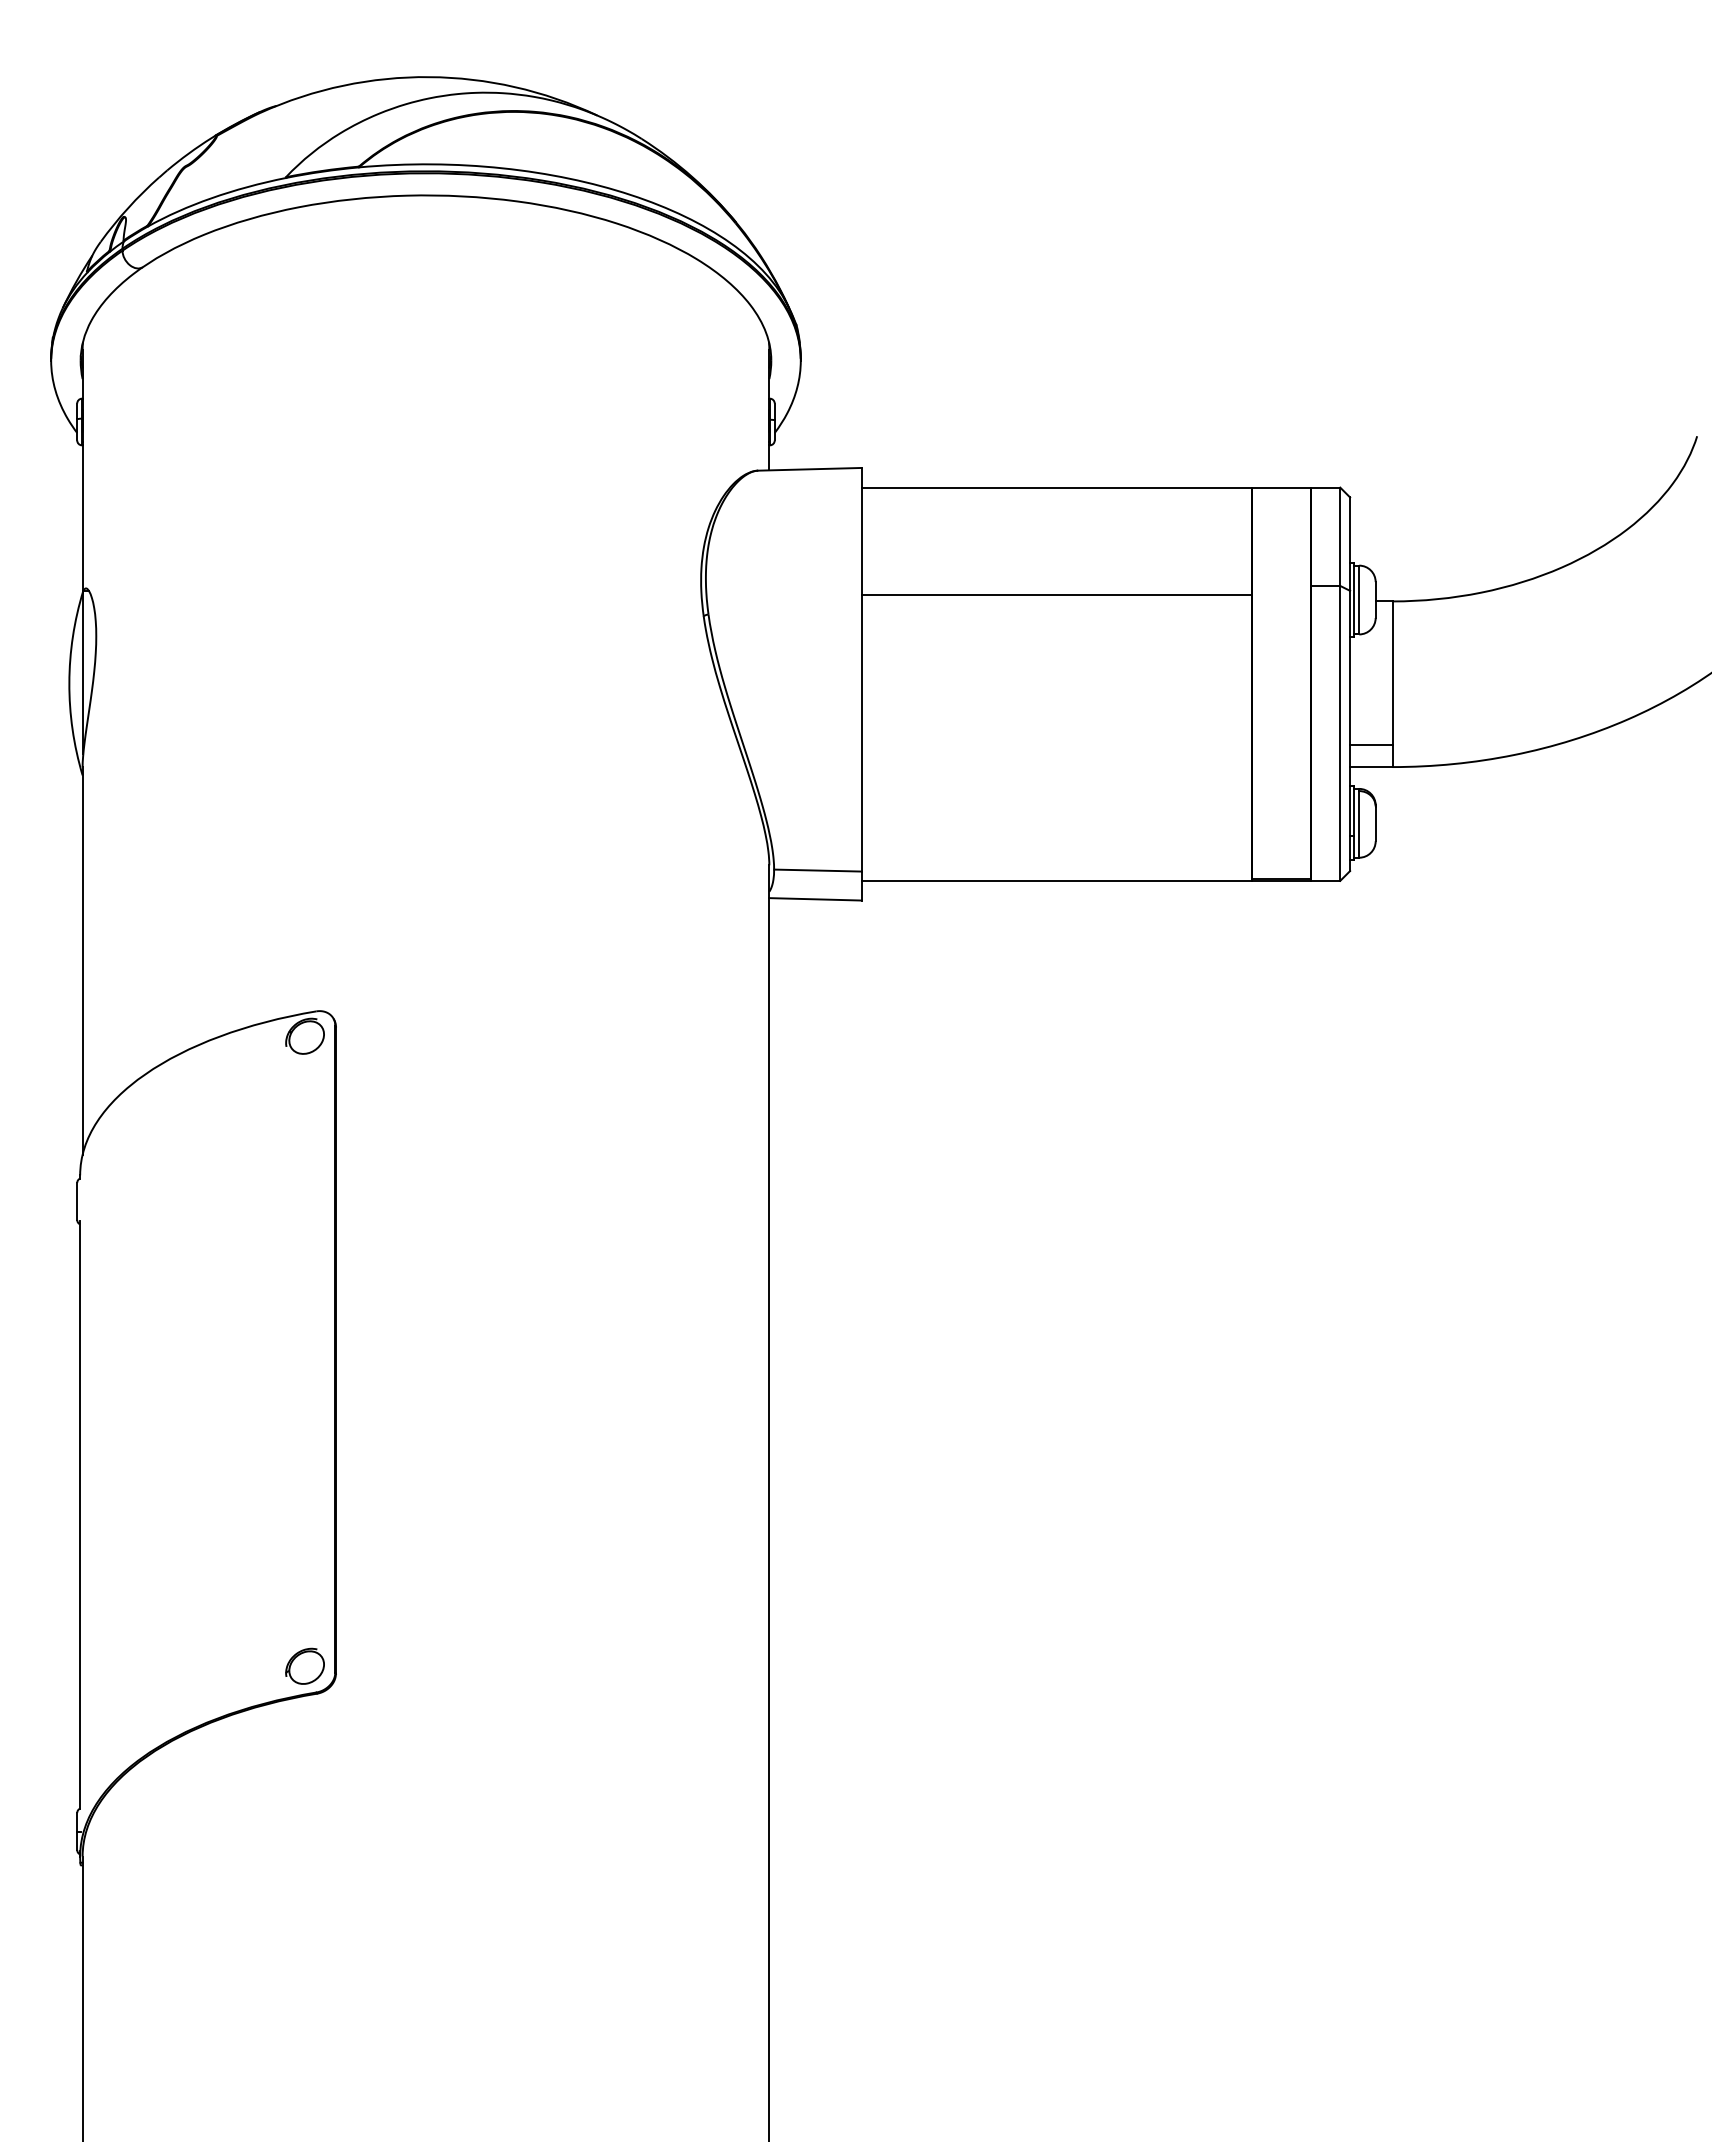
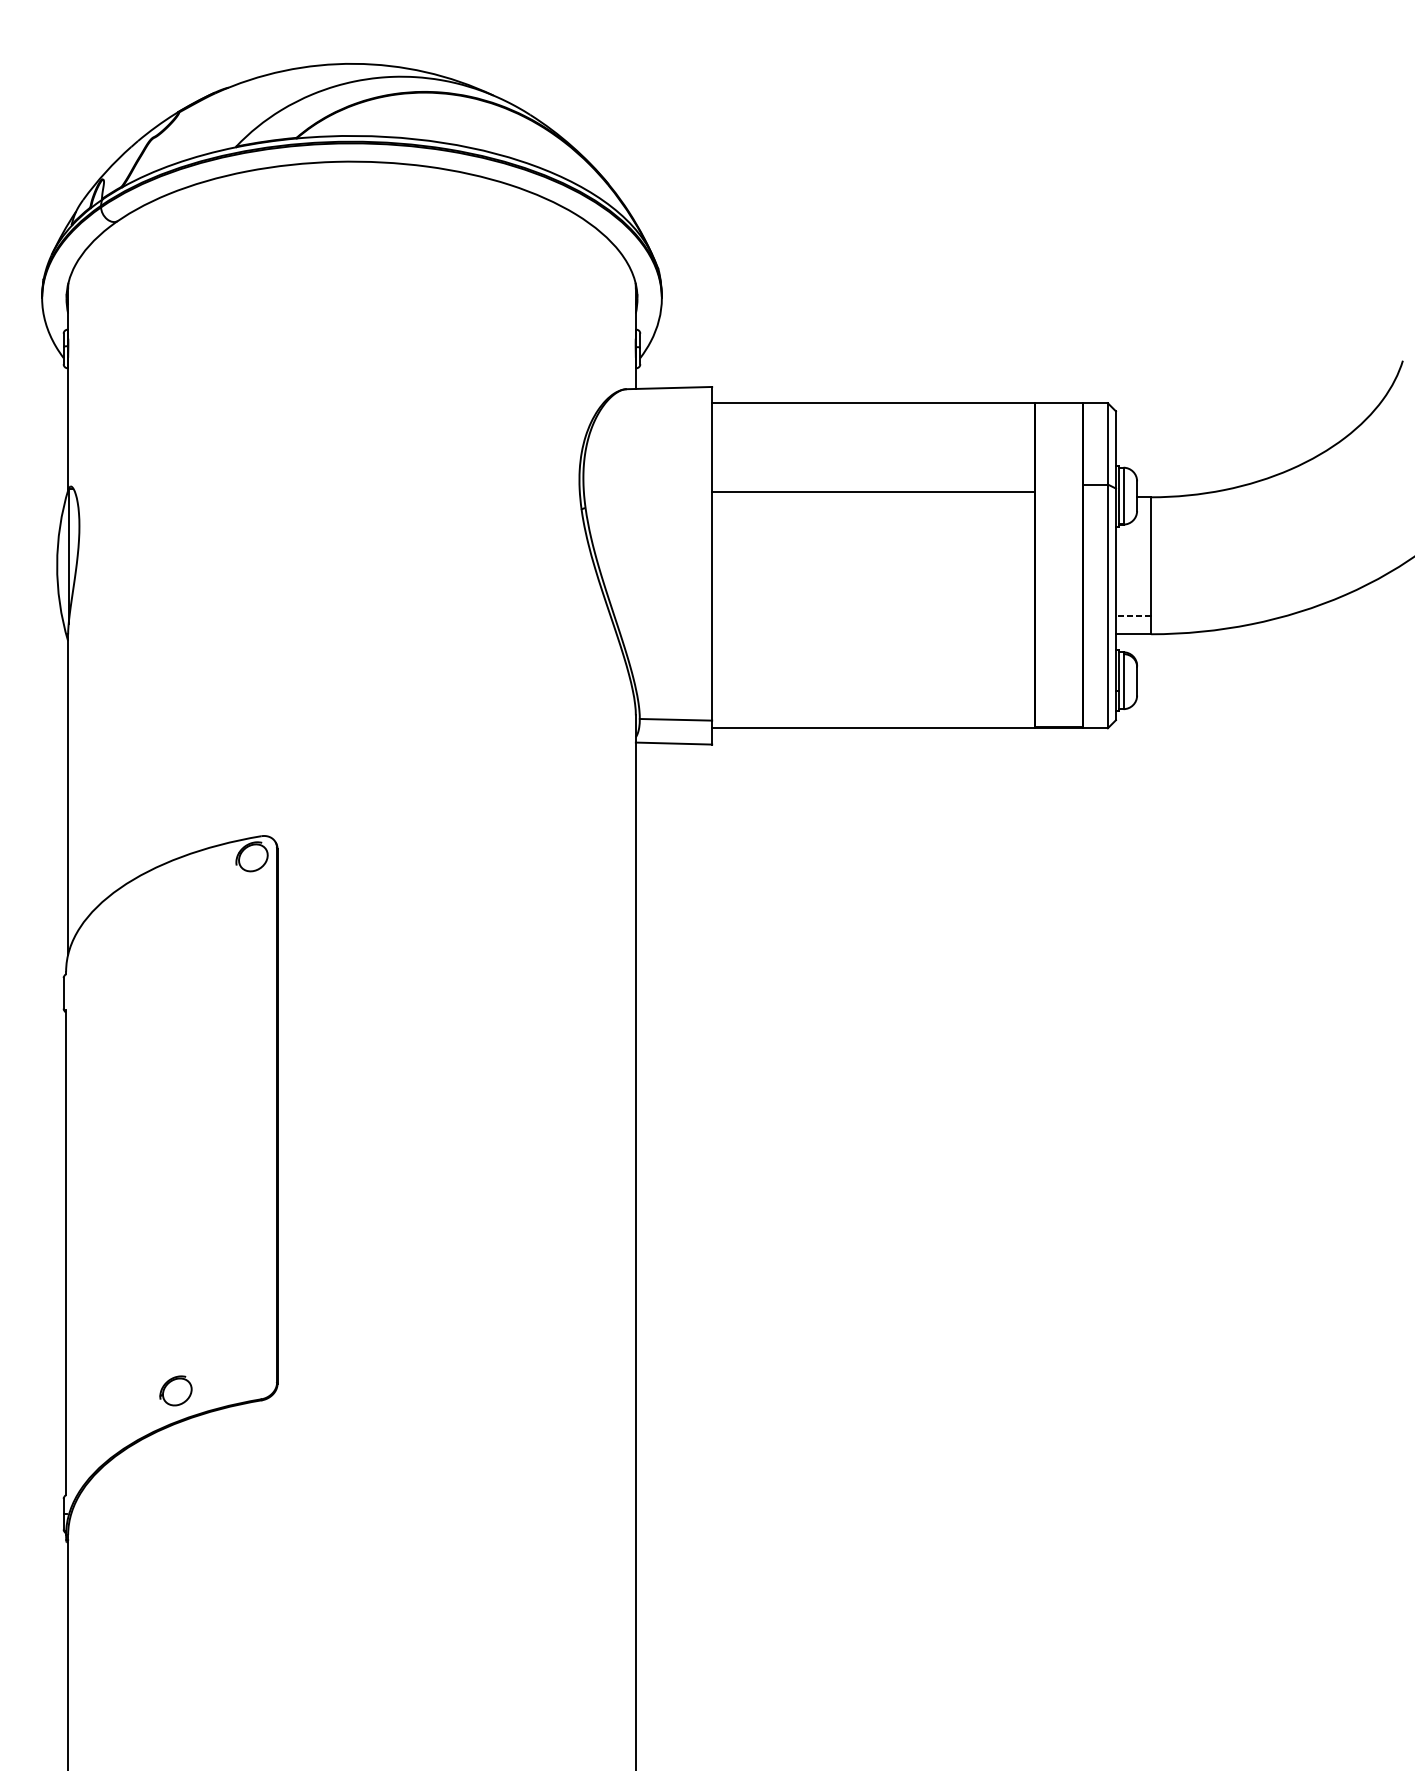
line: (1370, 744) -> (1132, 615), solid -> dashed
part: (304, 1665) -> (175, 1390), moved

